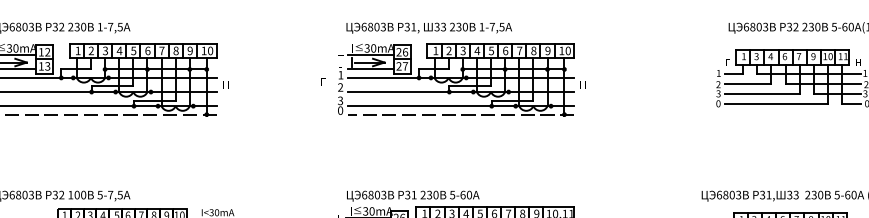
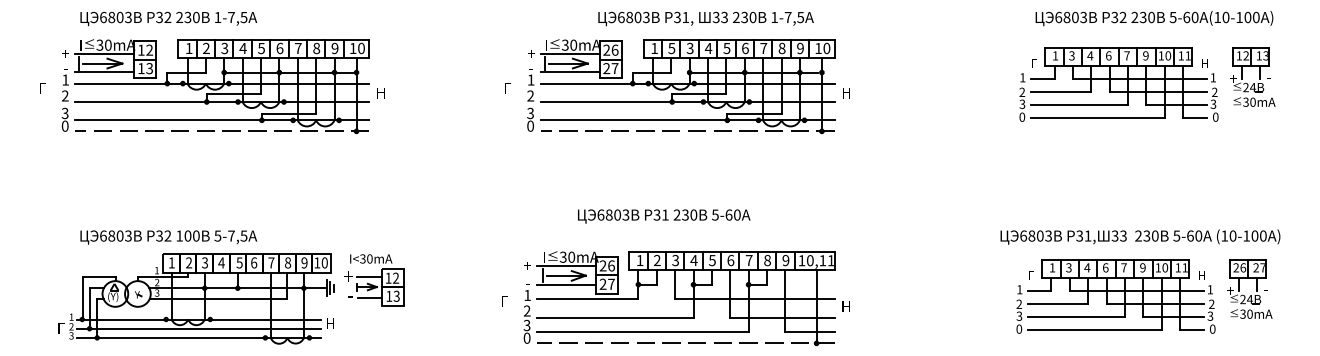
text: (428, 27) -> (705, 18), moved
text: (448, 50) -> (671, 48), 2 -> 5
text: (413, 196) -> (664, 216), moved

